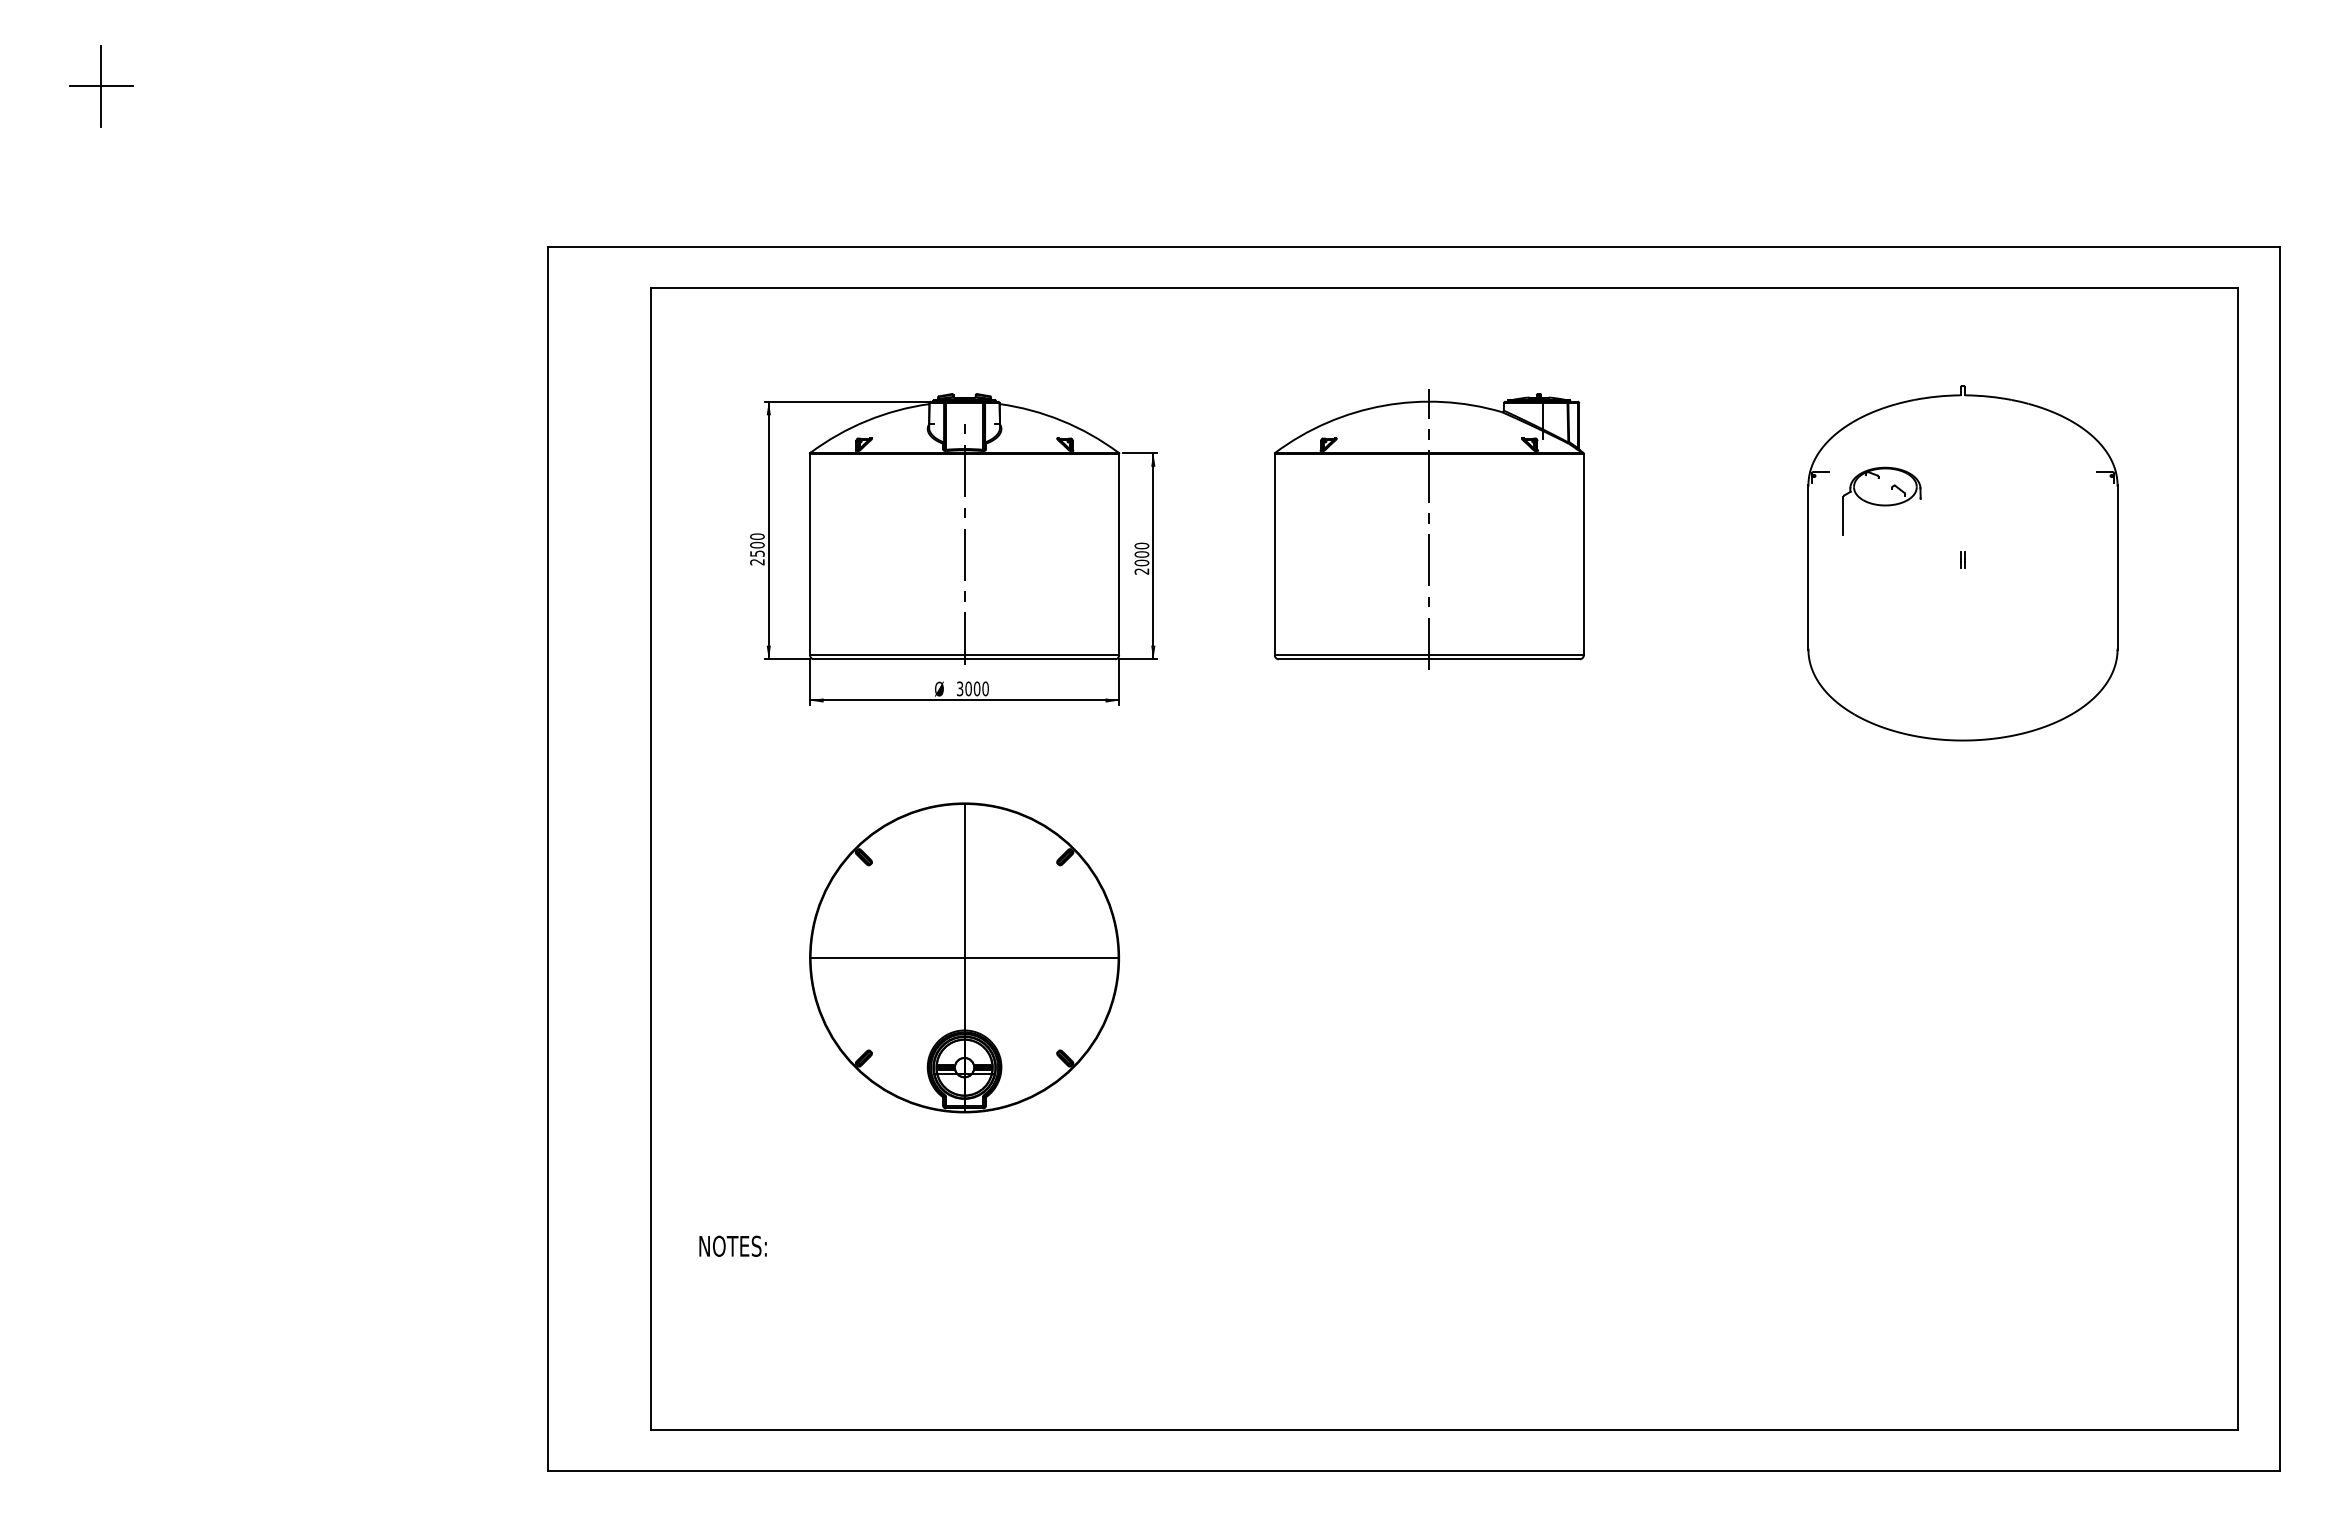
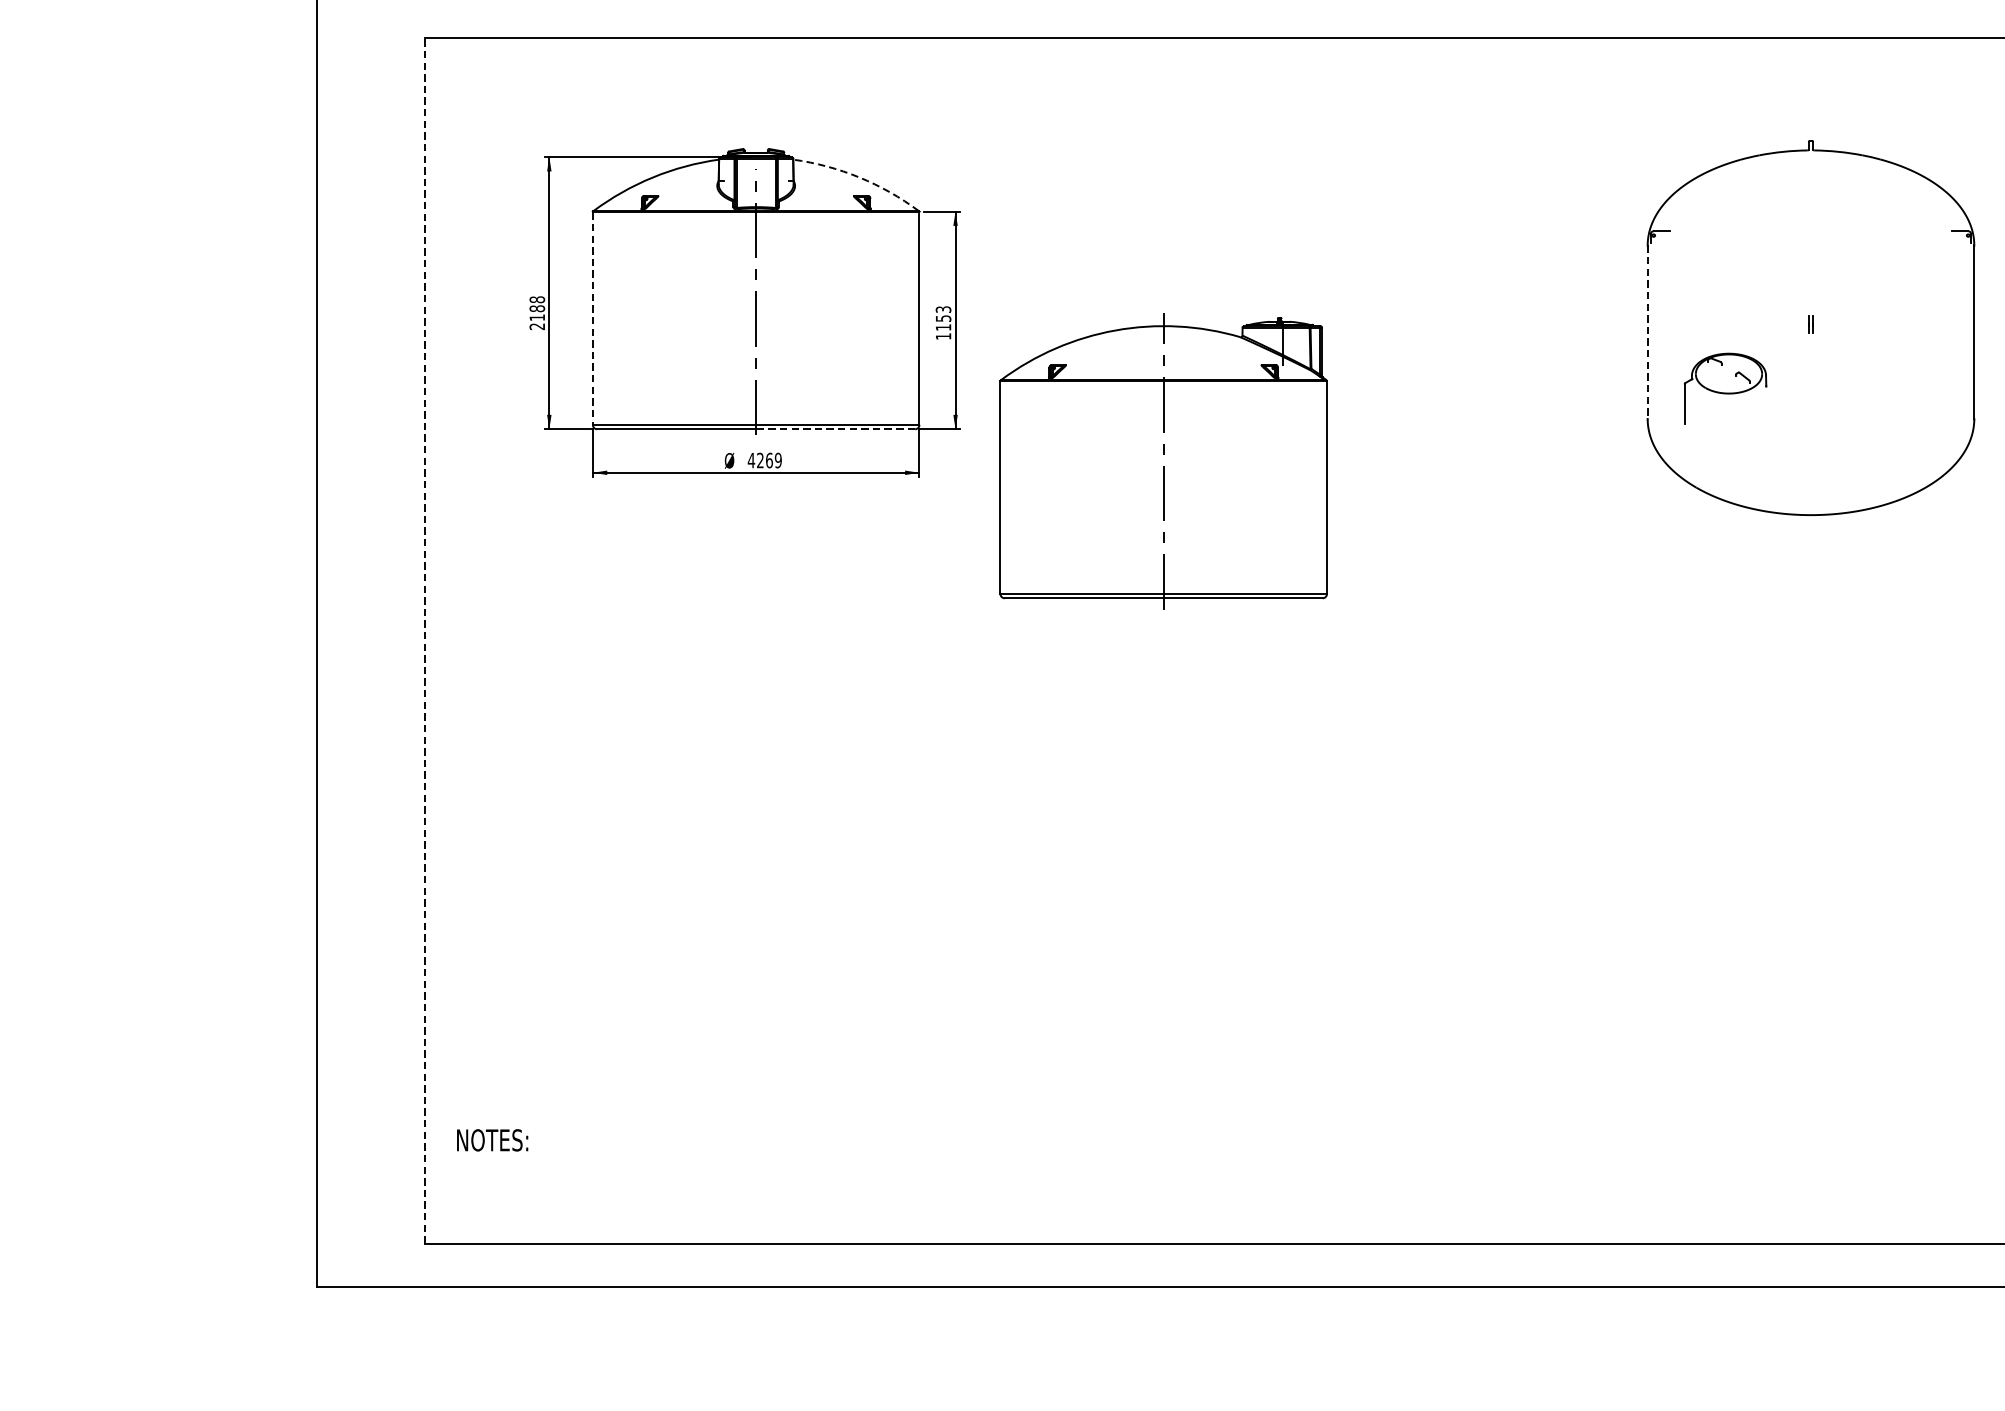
arc: (1062, 420) -> (859, 177), solid -> dashed
part: (1881, 500) -> (1724, 388), moved
part: (1428, 529) -> (1162, 461), moved
text: (757, 544) -> (537, 308), 2500 -> 2188
line: (810, 554) -> (593, 318), solid -> dashed
text: (1141, 558) -> (943, 322), 2000 -> 1153
line: (1808, 567) -> (1647, 332), solid -> dashed
line: (1039, 659) -> (835, 429), solid -> dashed
text: (972, 688) -> (764, 460), 3000 -> 4269
line: (651, 859) -> (425, 640), solid -> dashed
part: (964, 957) -> (756, 744), removed
text: (732, 1245) -> (491, 1139), moved

